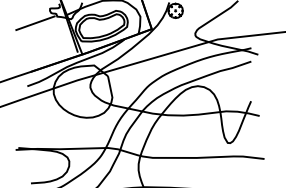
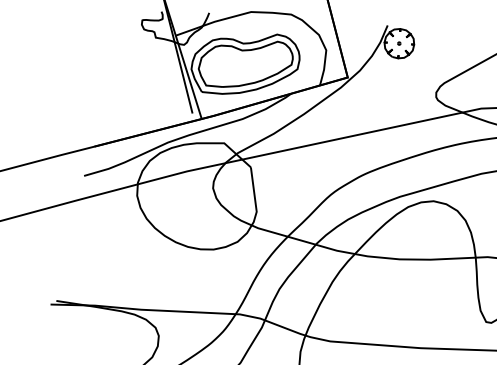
line: (35, 23) -> (110, 48), removed

